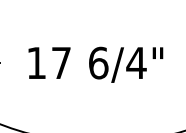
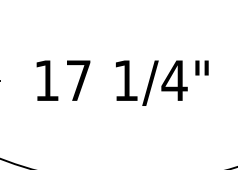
text: (98, 62) -> (126, 79), 6/4" -> 1/4"

